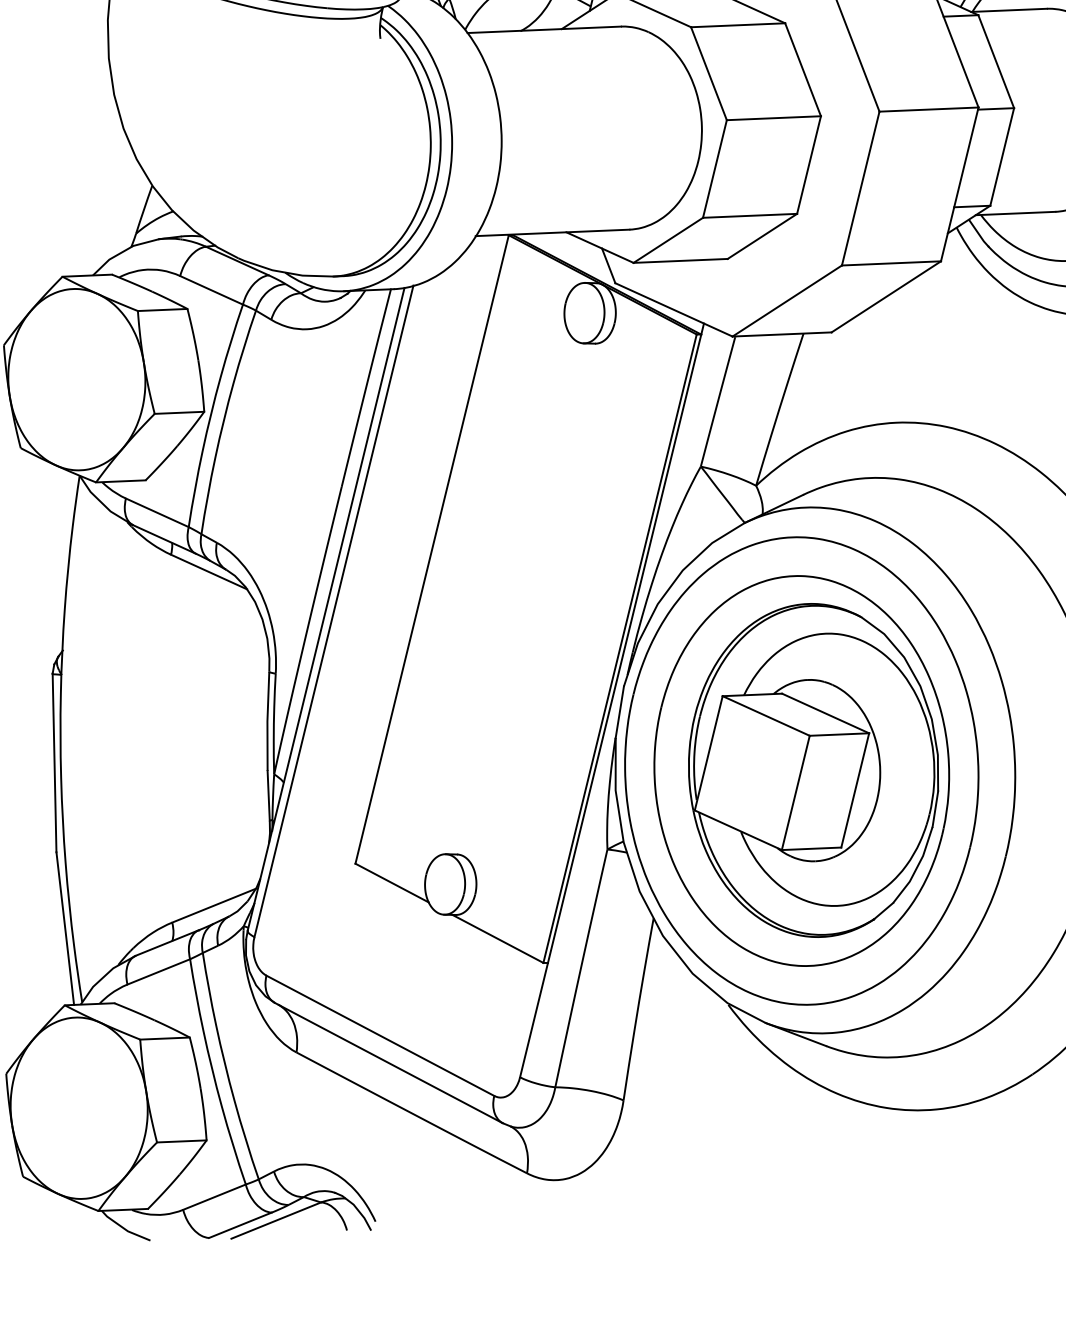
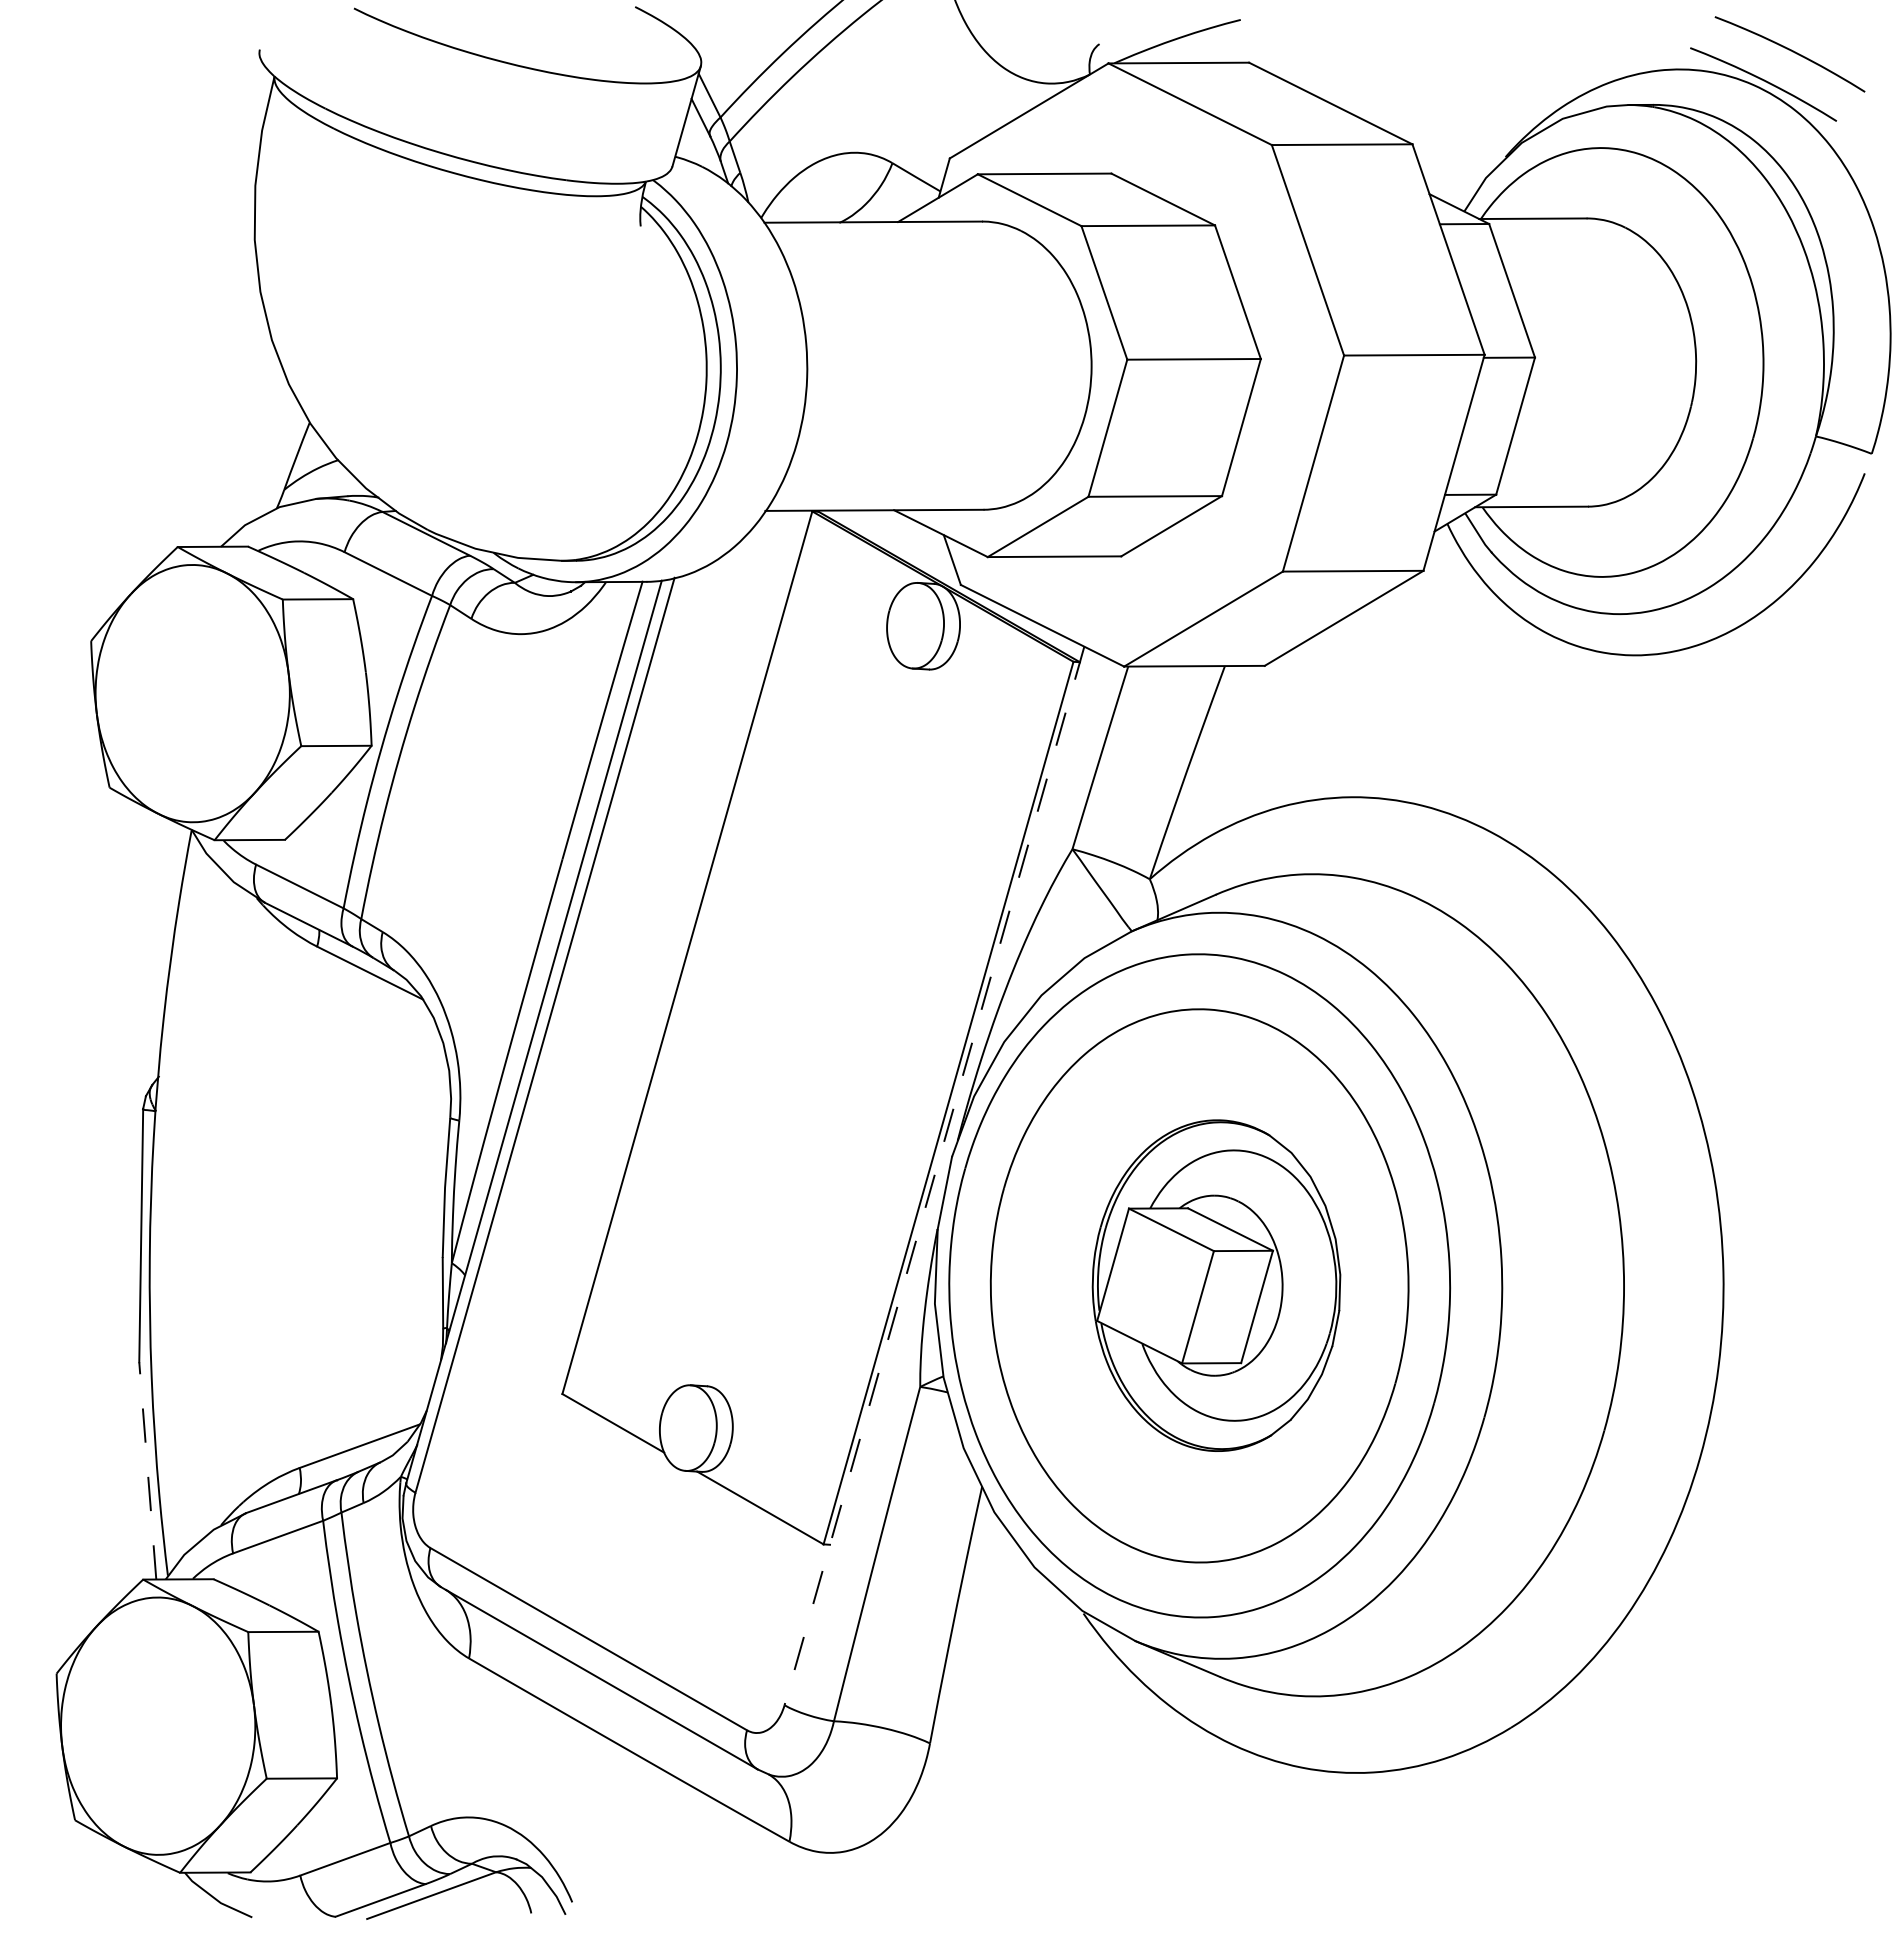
line: (612, 700) -> (934, 1176), solid -> dashed
part: (813, 770) -> (1216, 1285), size x0.7
line: (65, 928) -> (147, 1470), solid -> dashed

